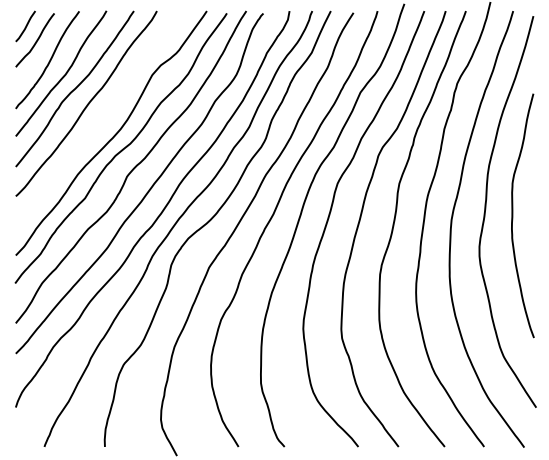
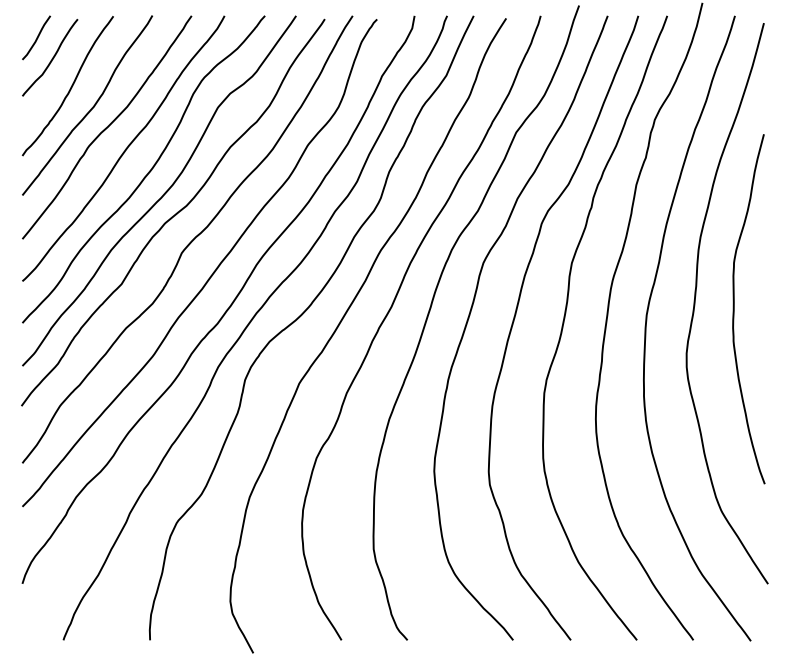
curve: (103, 119) -> (148, 171), added

